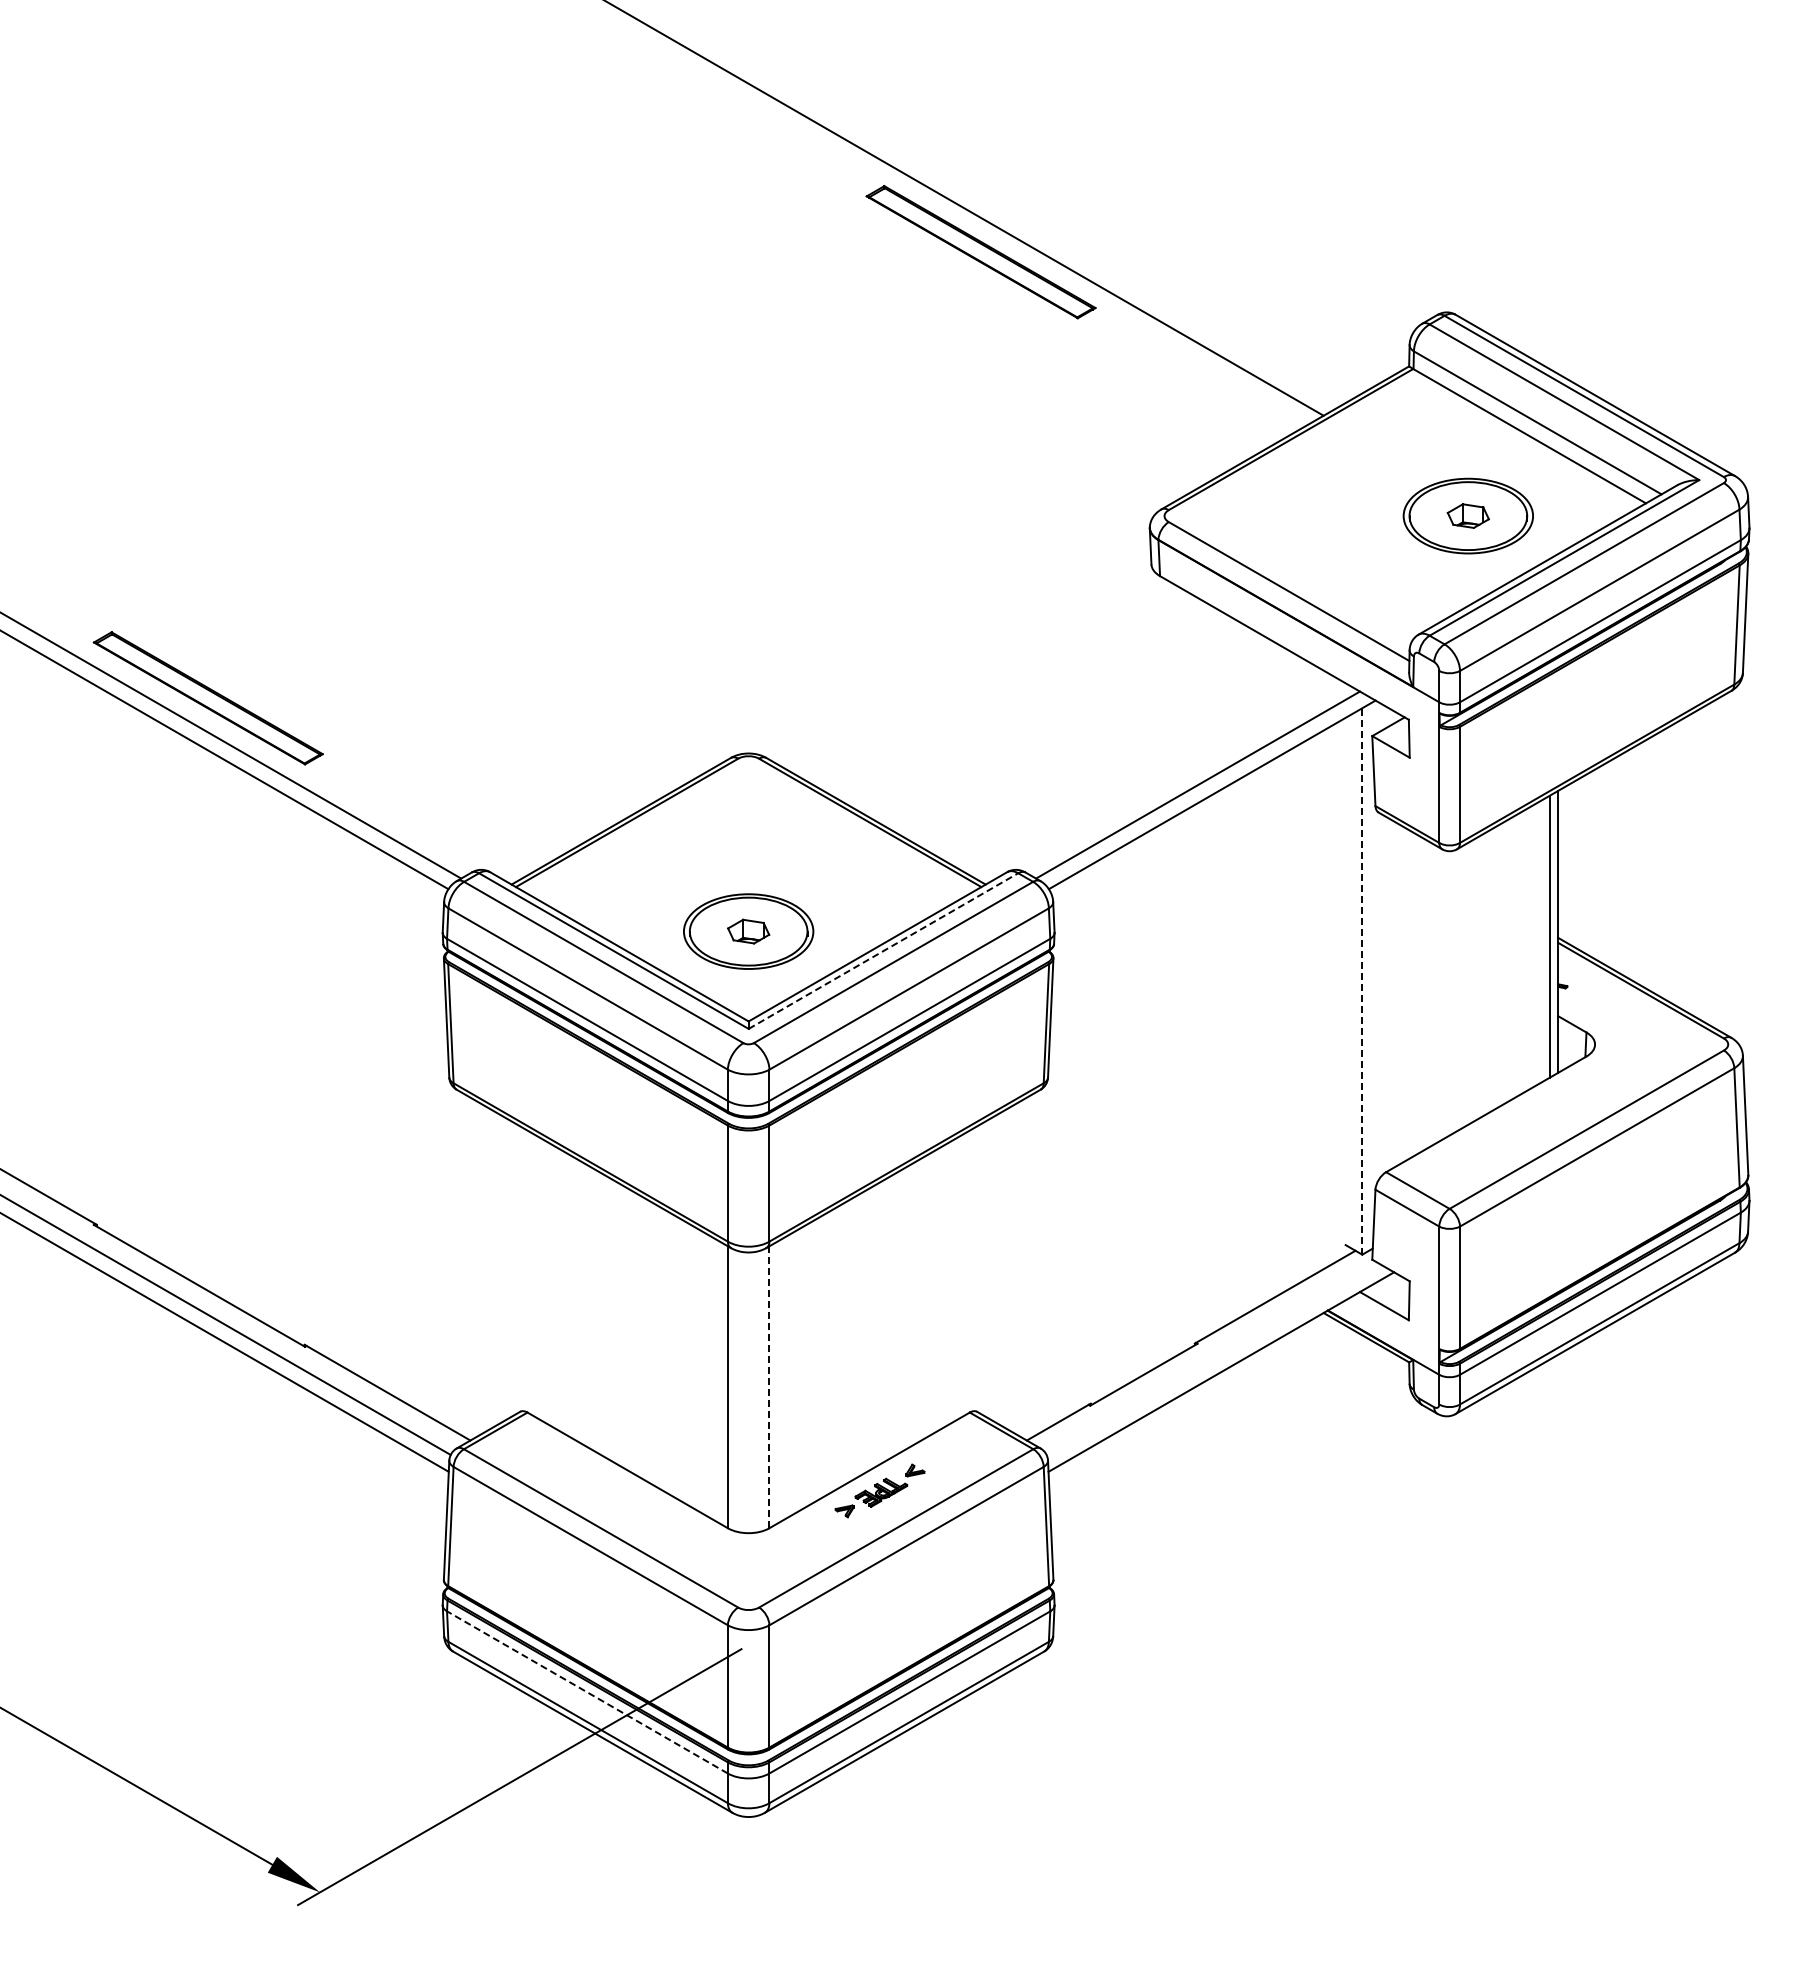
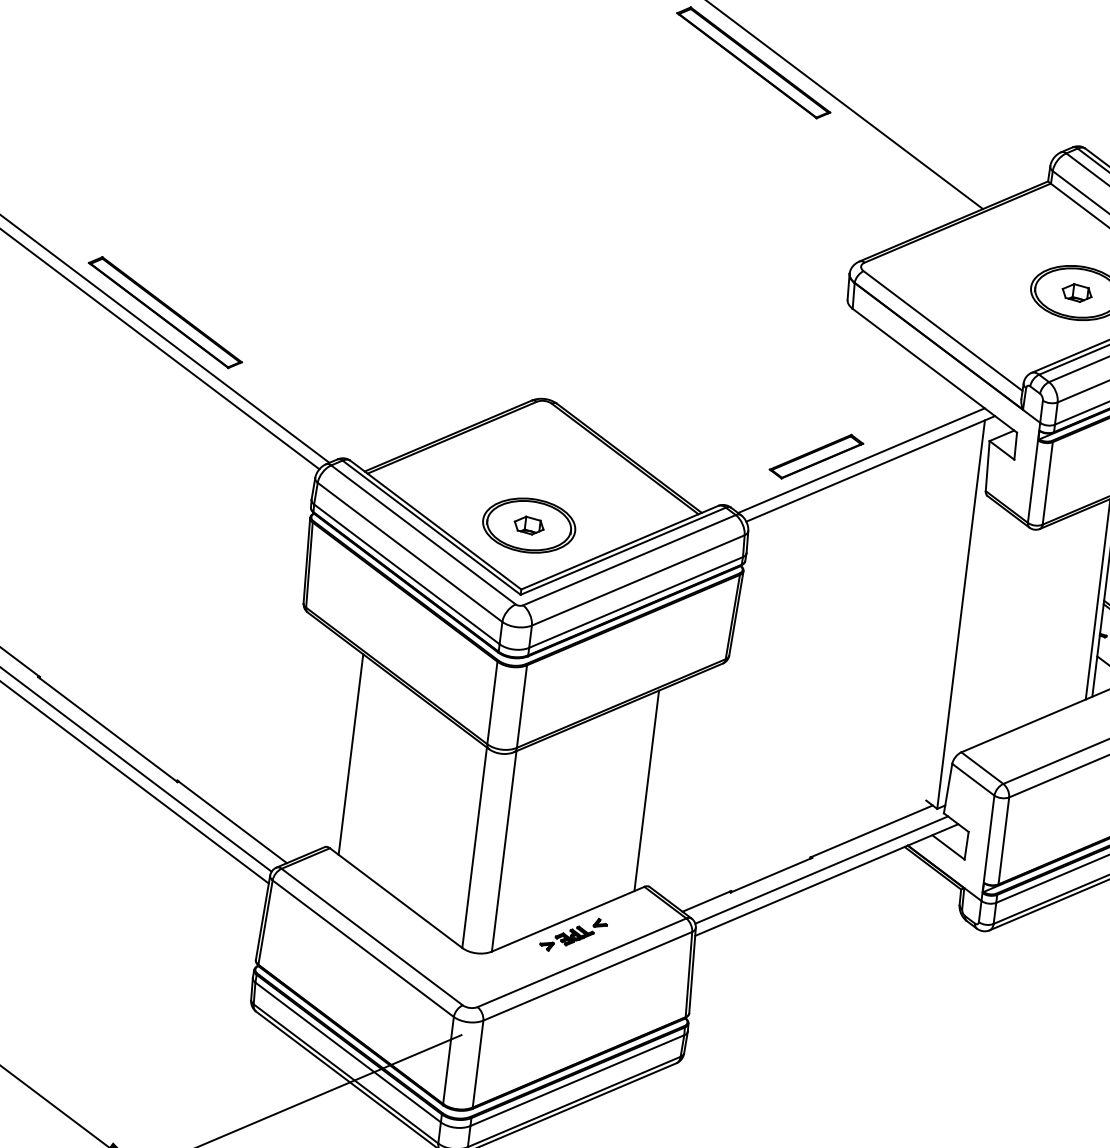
part: (1134, 787) -> (816, 456), added
line: (883, 951) -> (623, 551), dashed -> solid
line: (1362, 980) -> (961, 613), dashed -> solid
line: (540, 1279) -> (350, 754), added
line: (956, 1279) -> (646, 791), added
line: (1212, 1358) -> (821, 869), added
line: (769, 1387) -> (504, 851), dashed -> solid
line: (587, 1692) -> (348, 1052), dashed -> solid

